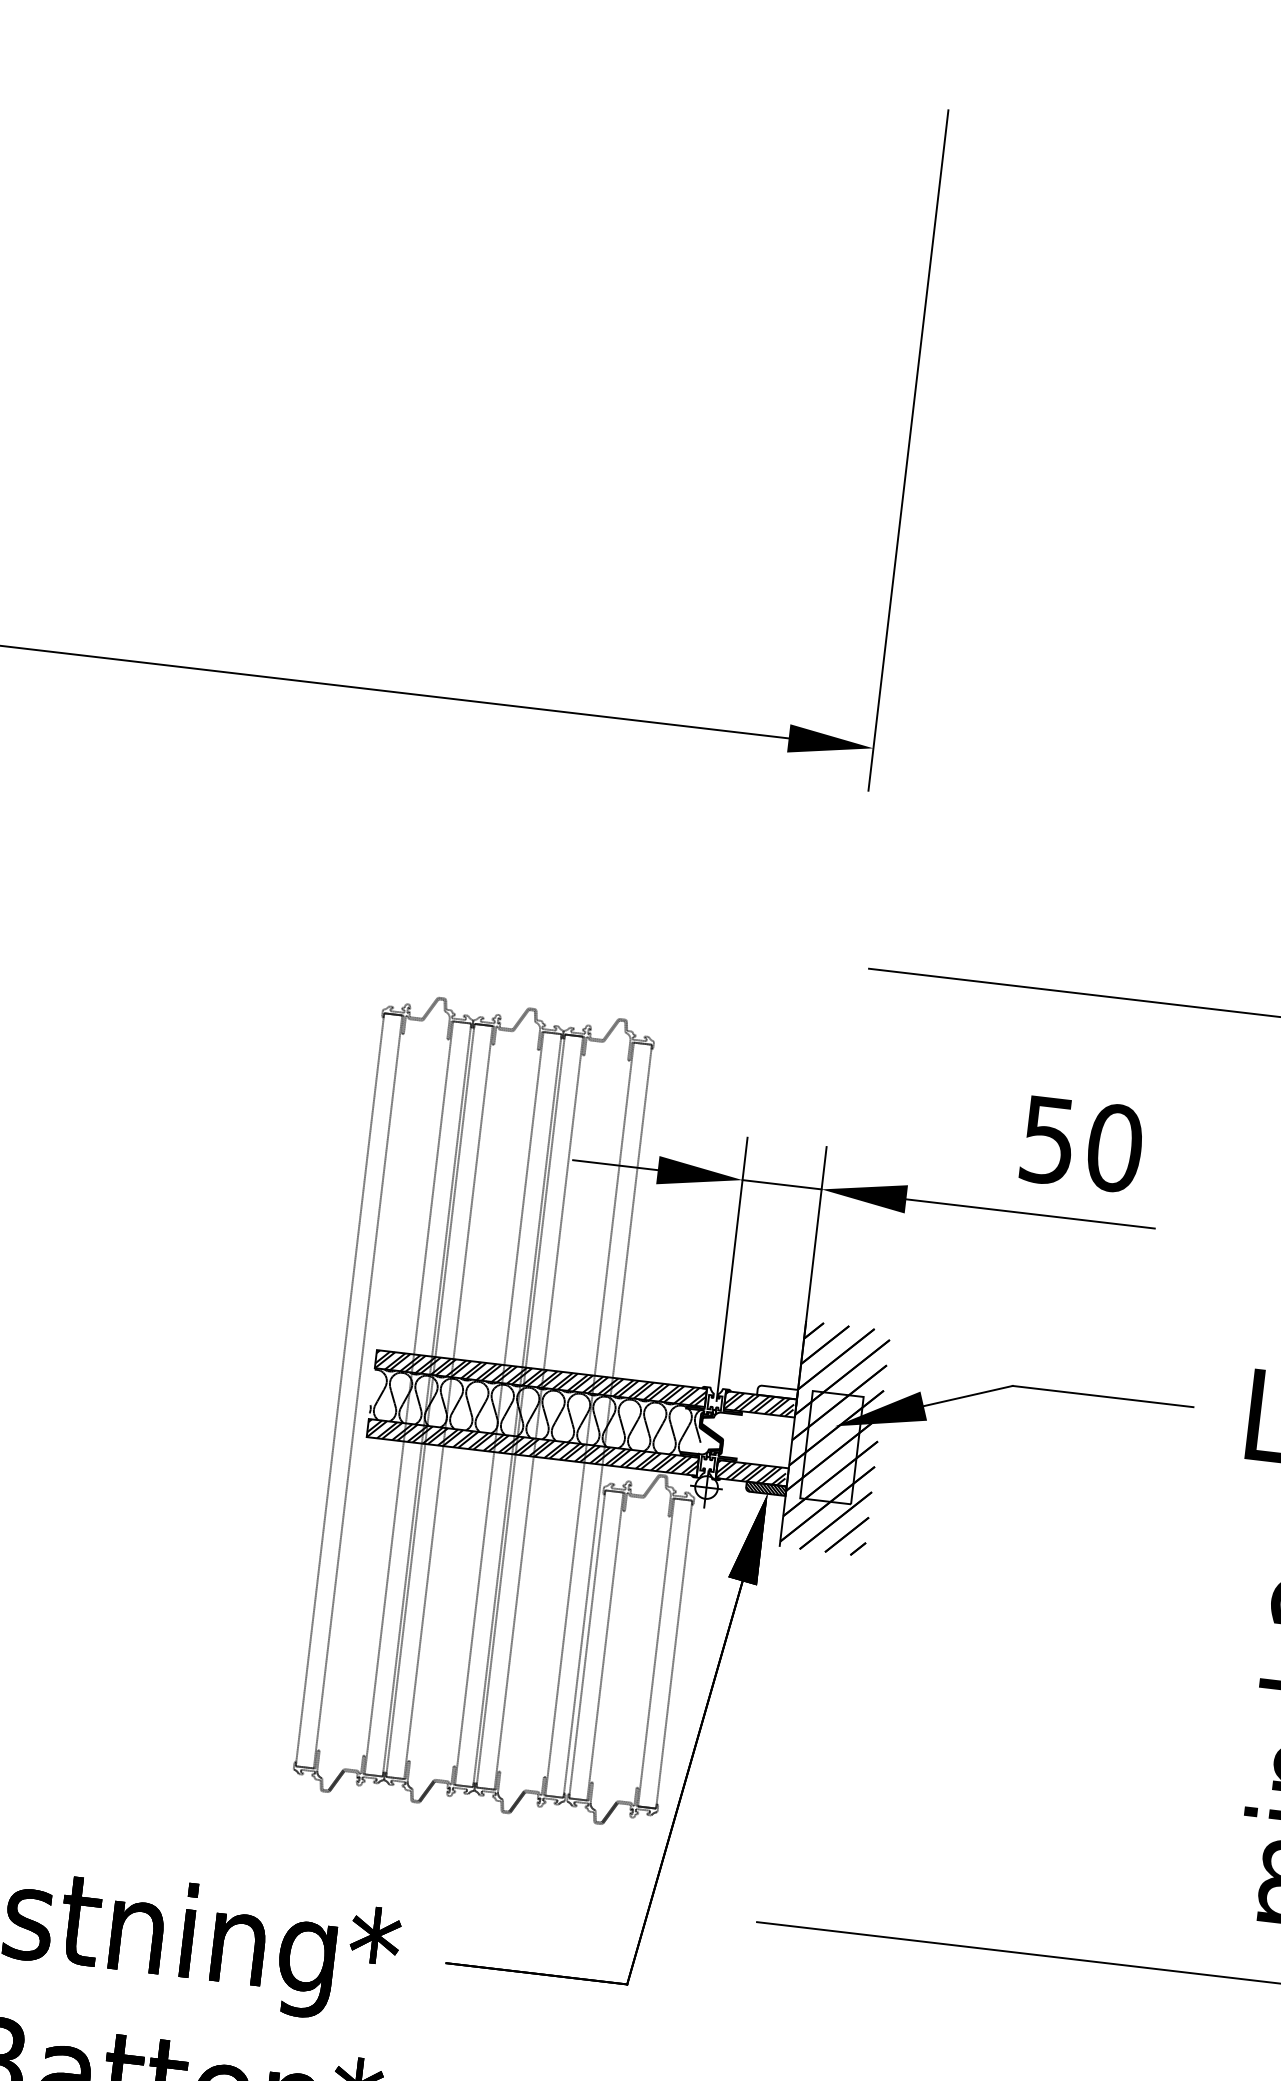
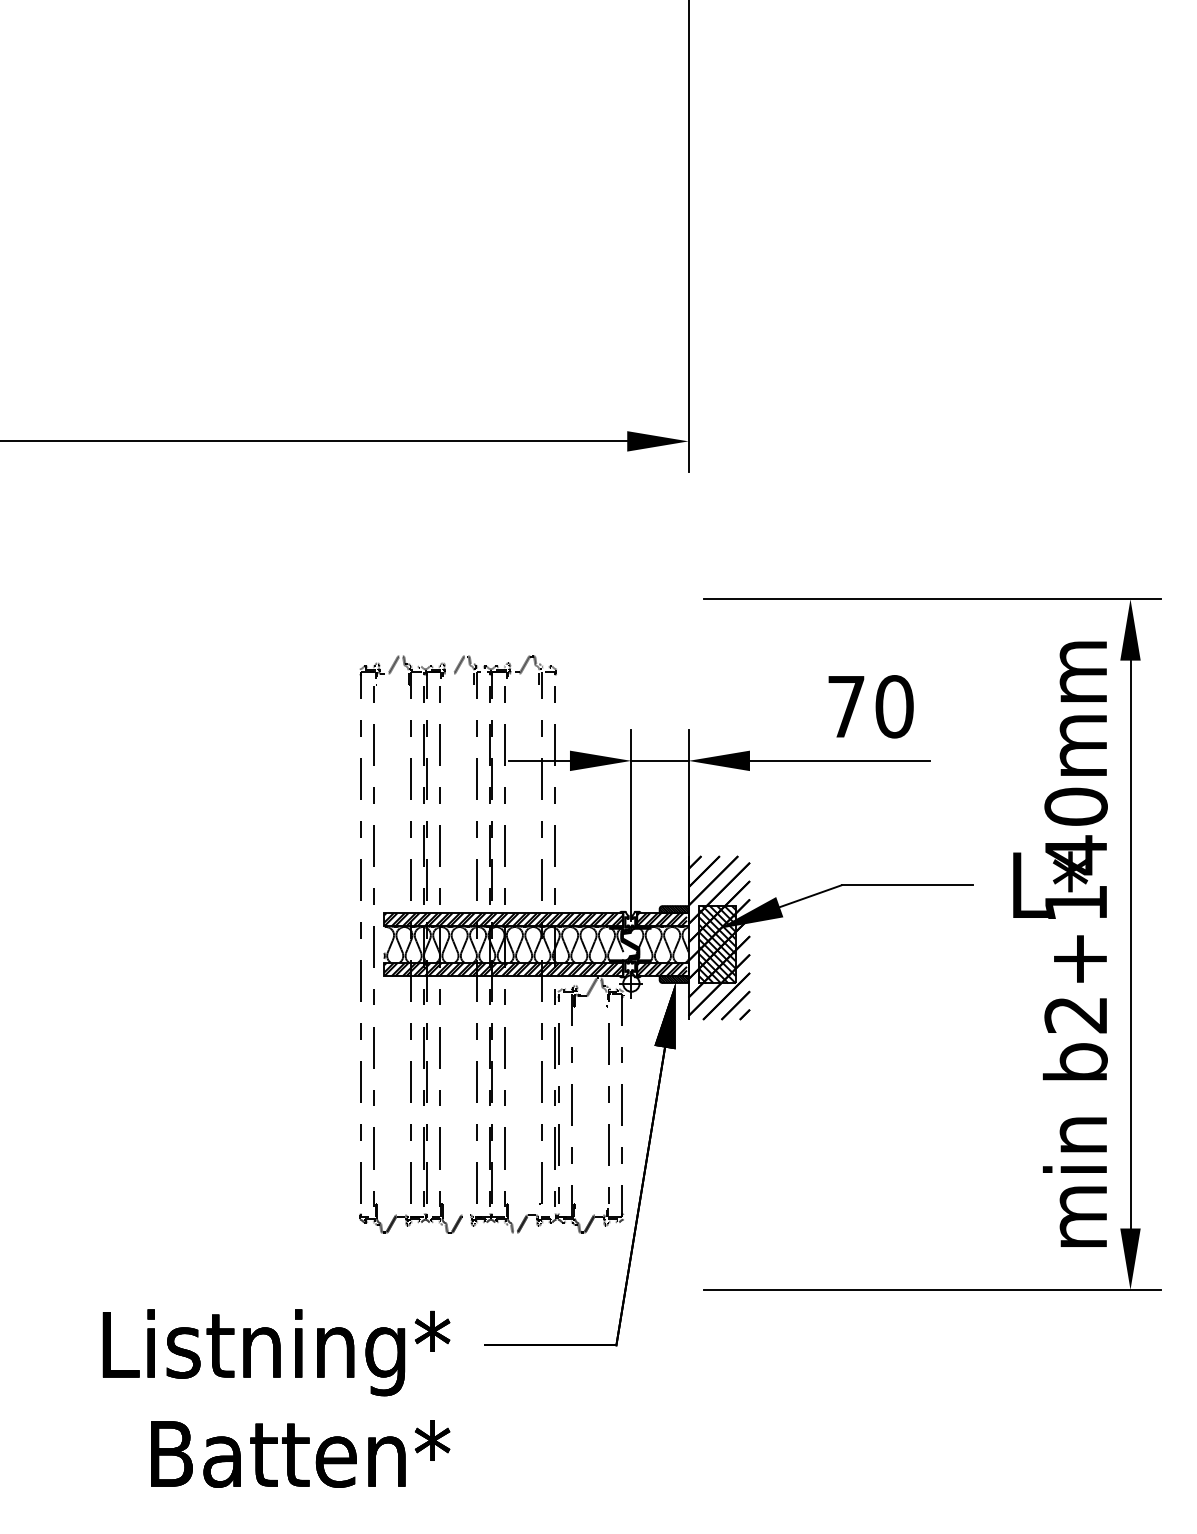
text: (1048, 1141) -> (846, 707), 50 -> 70
hatch: (776, 1392) -> (673, 909), added
hatch: (755, 1438) -> (662, 944), added
hatch: (831, 1447) -> (717, 944), added

